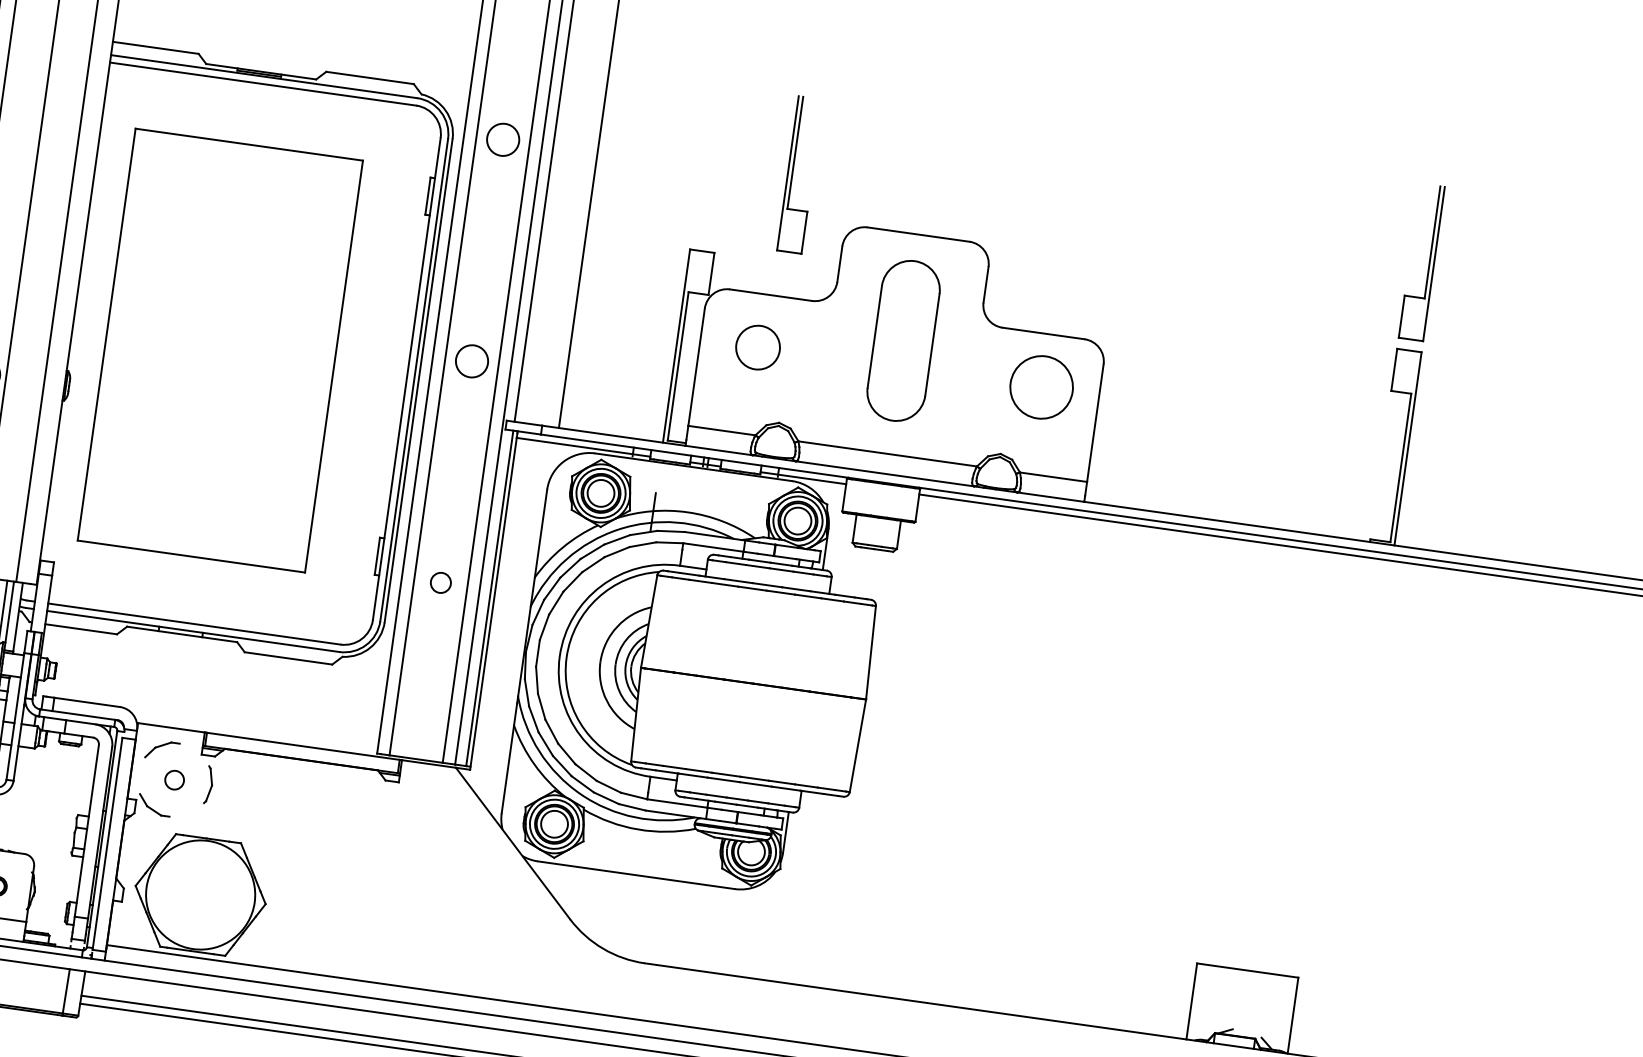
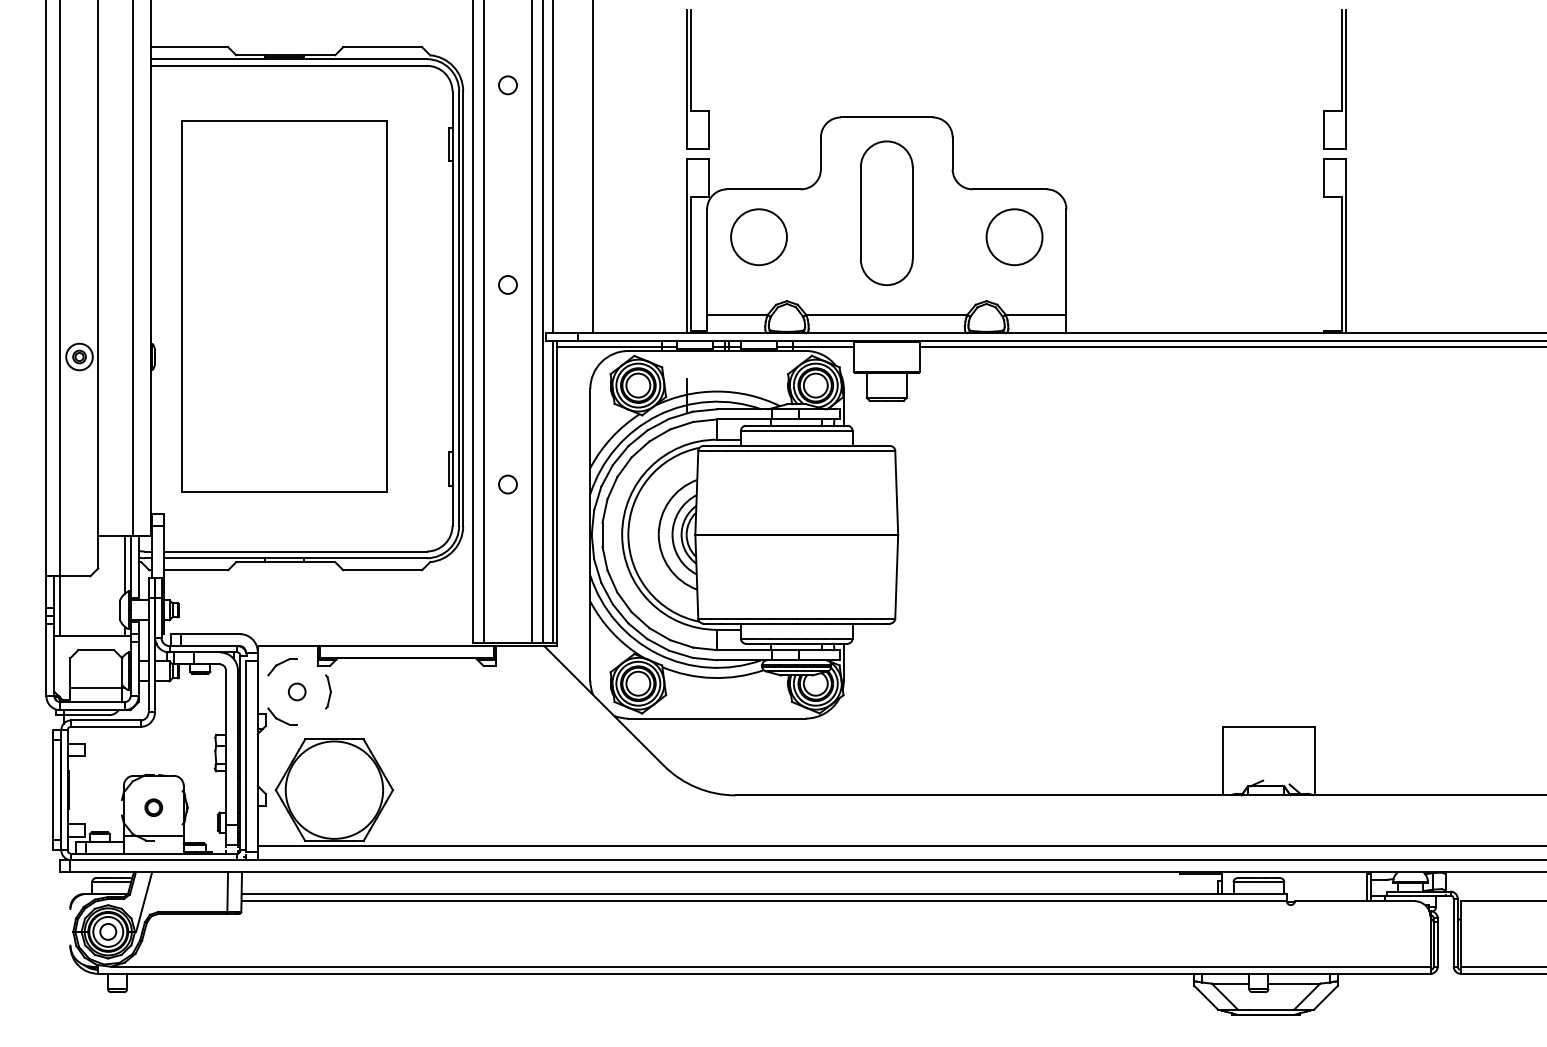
circle: (502, 139) -> (507, 85), size x0.62
part: (799, 174) -> (697, 79), moved
circle: (757, 347) -> (758, 237), size x1.43
circle: (471, 360) -> (507, 284), size x0.62

